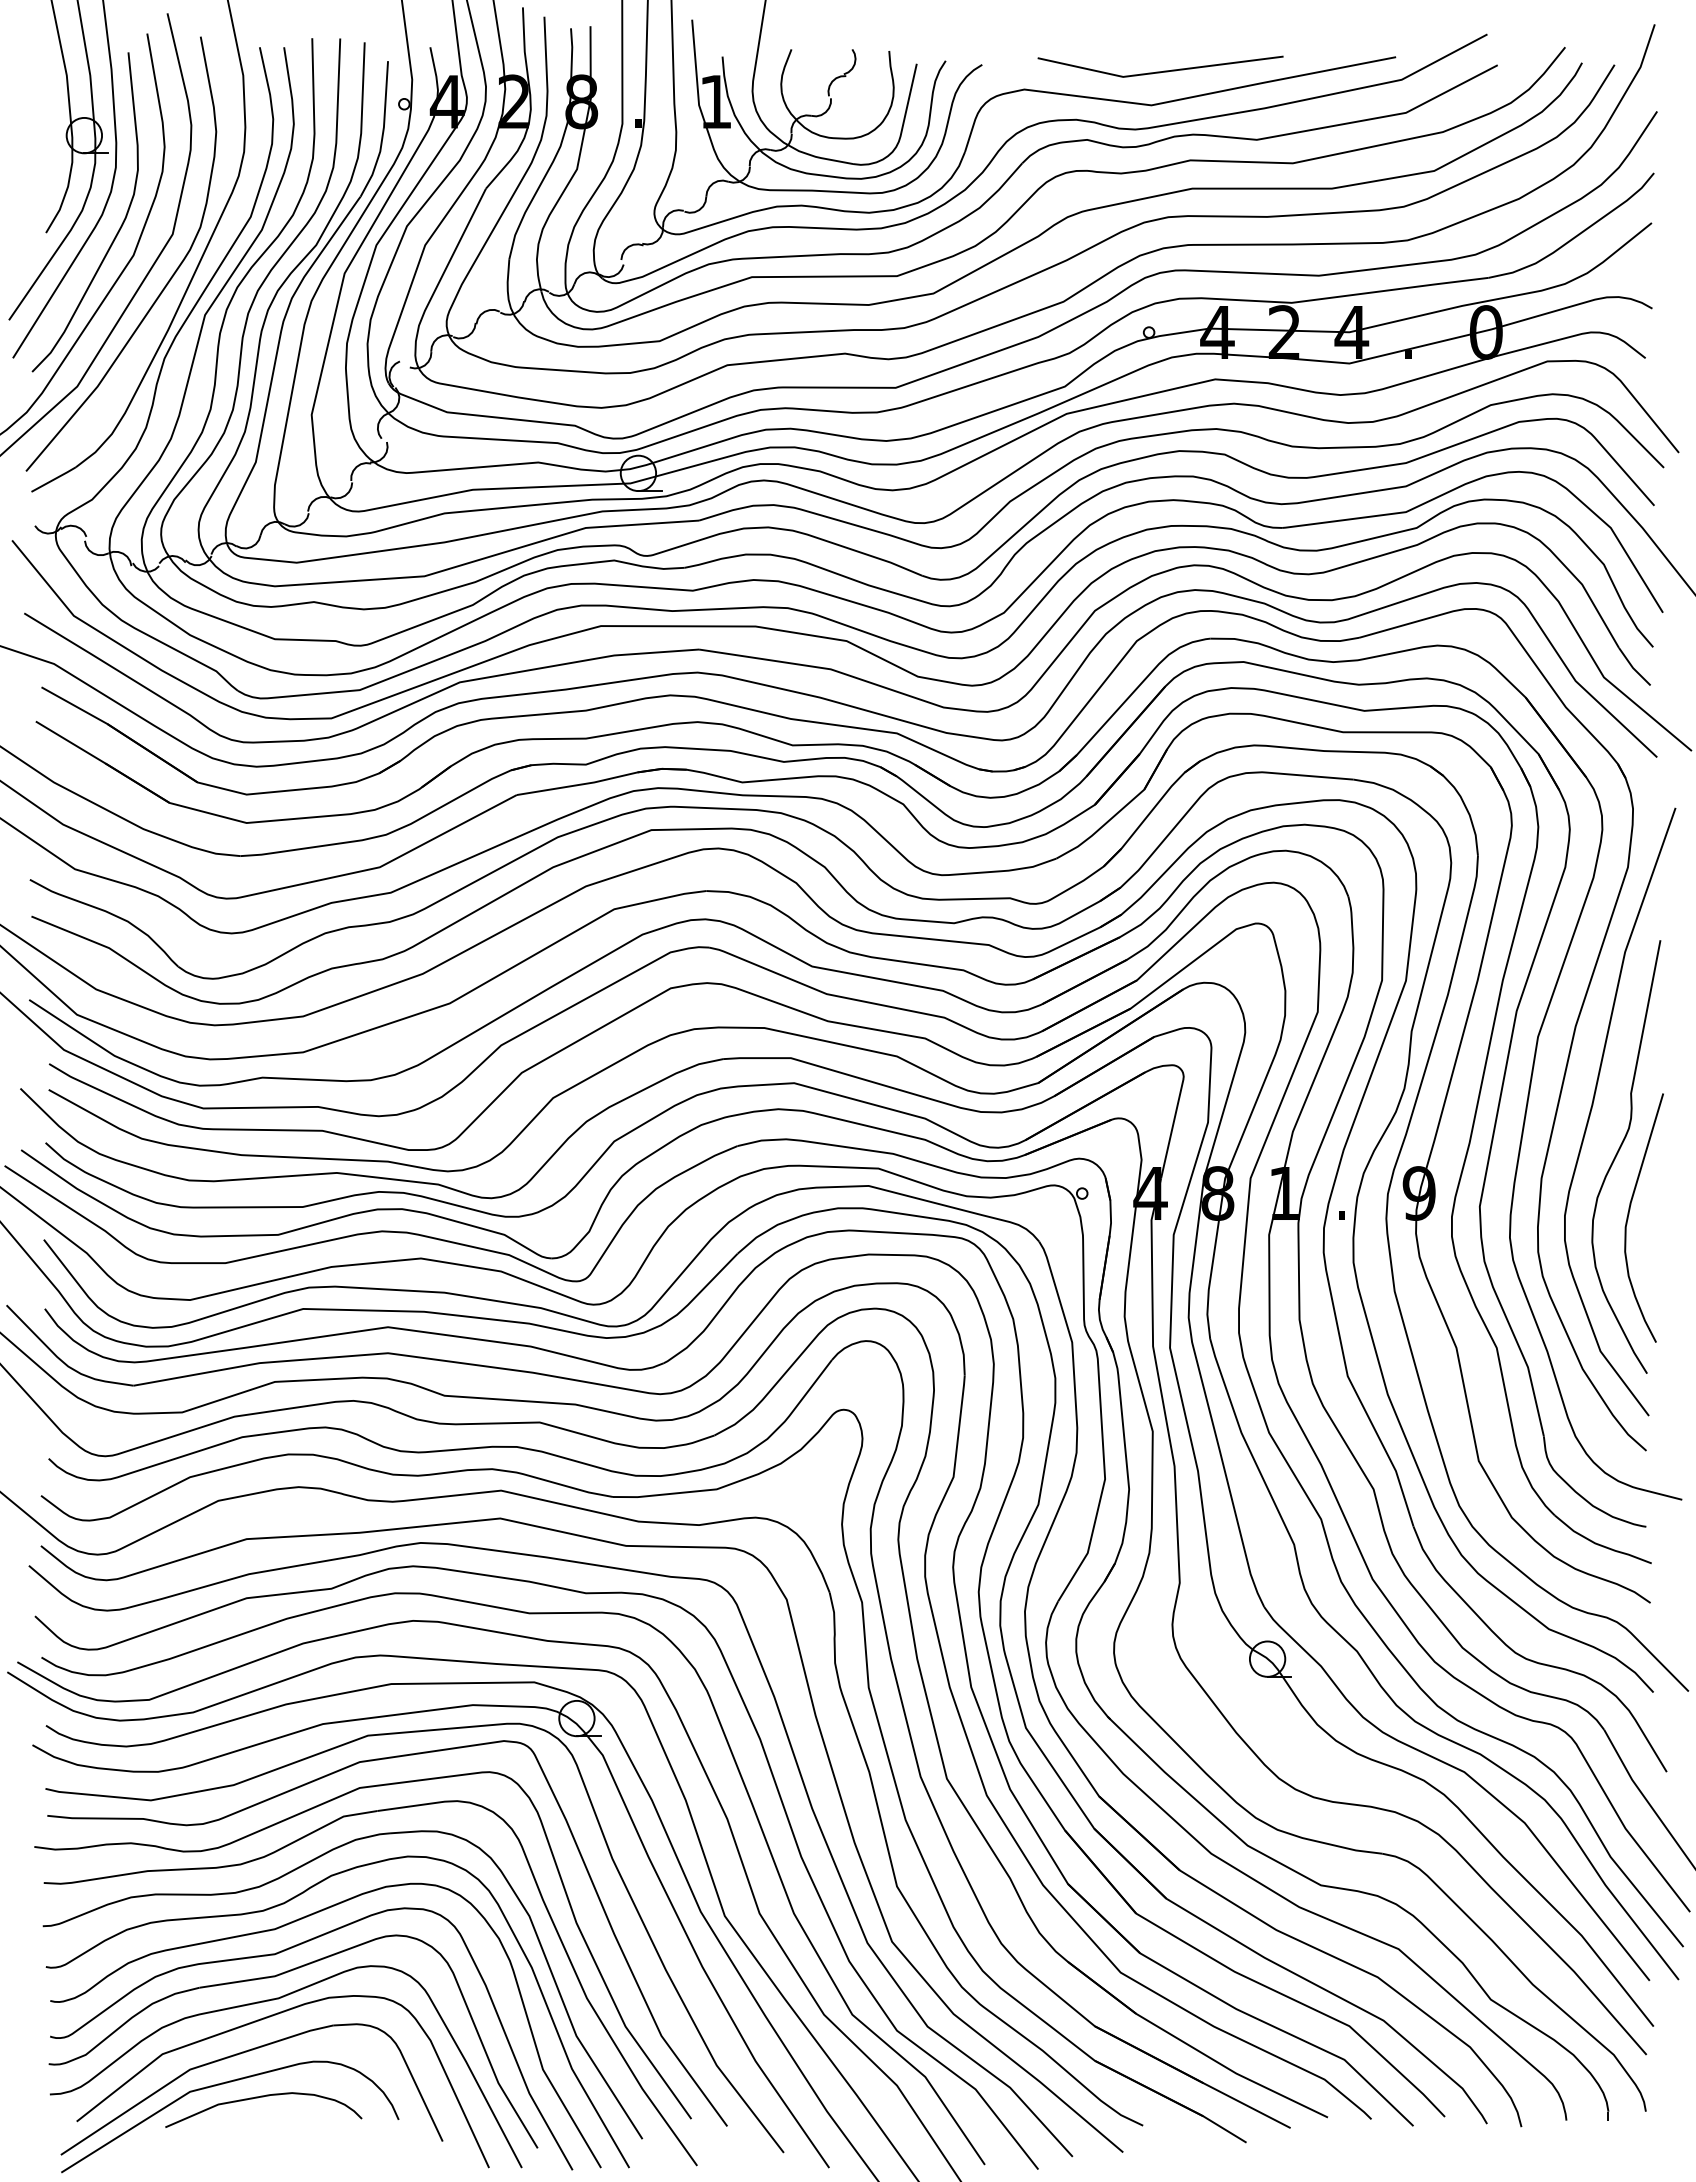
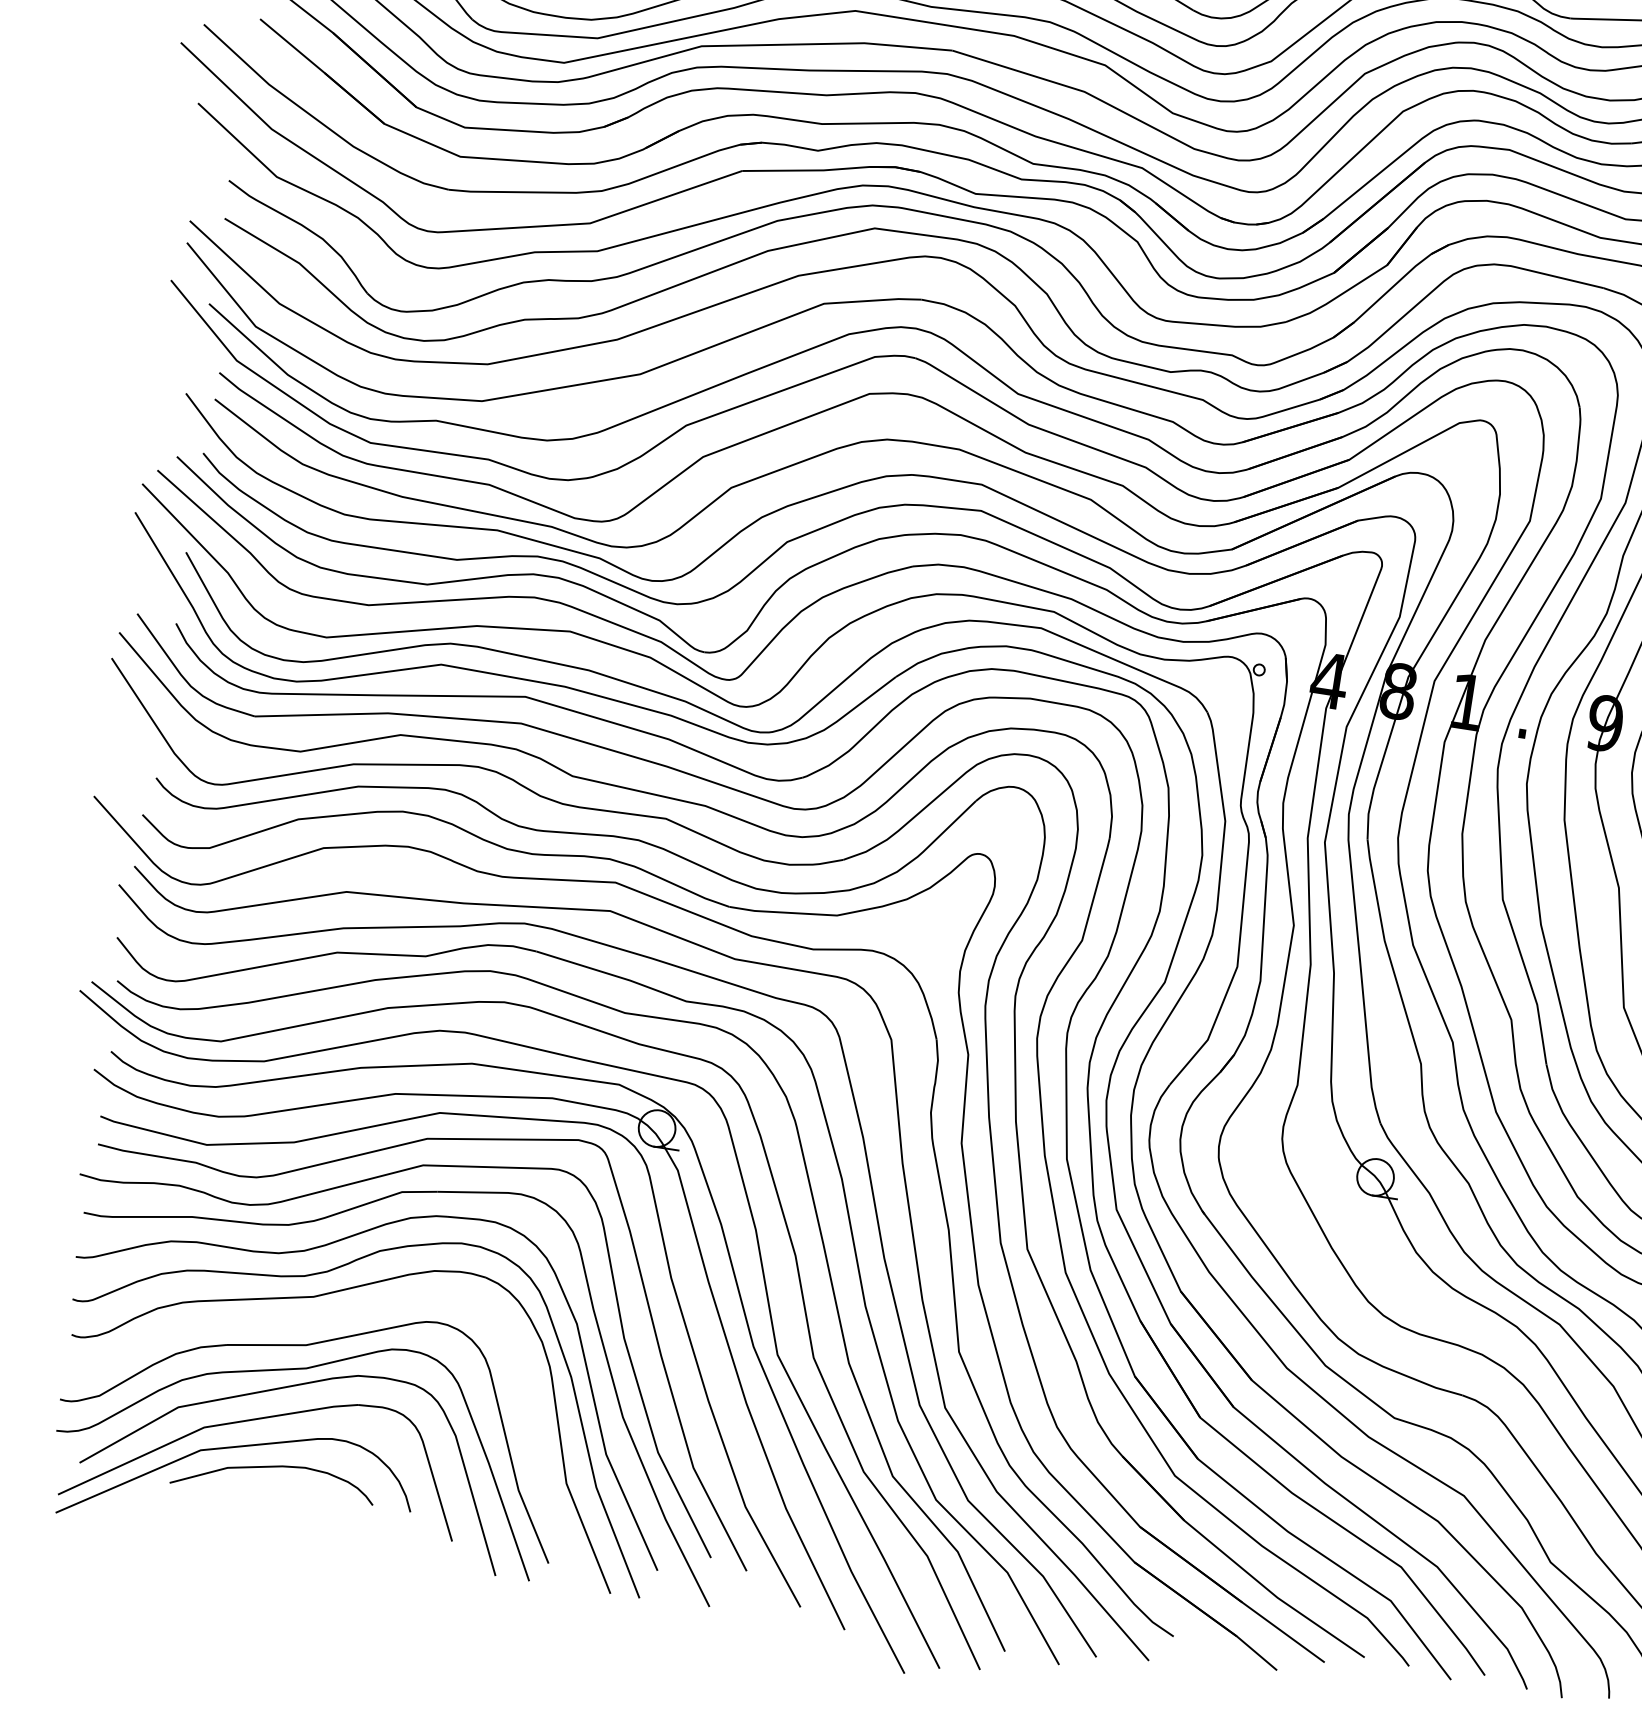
curve: (277, 1954) -> (312, 1323), removed

